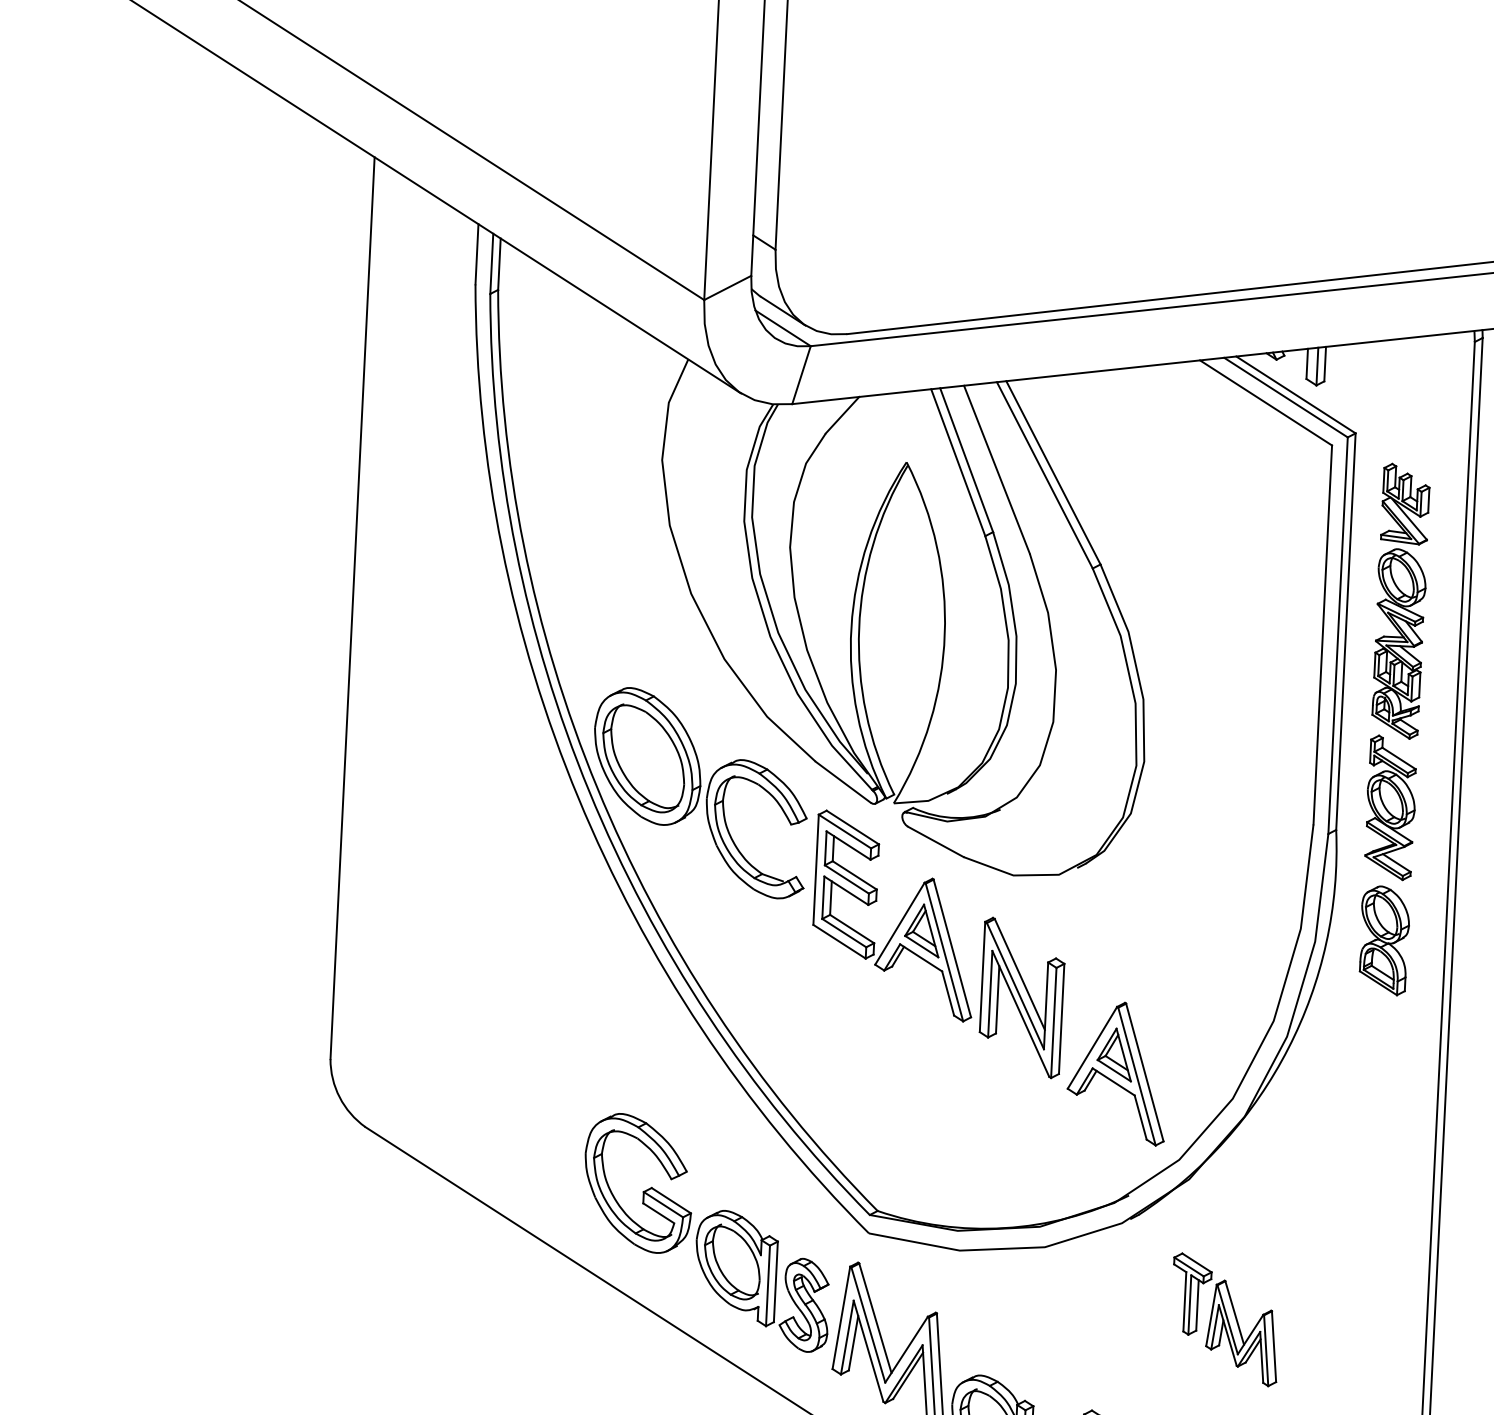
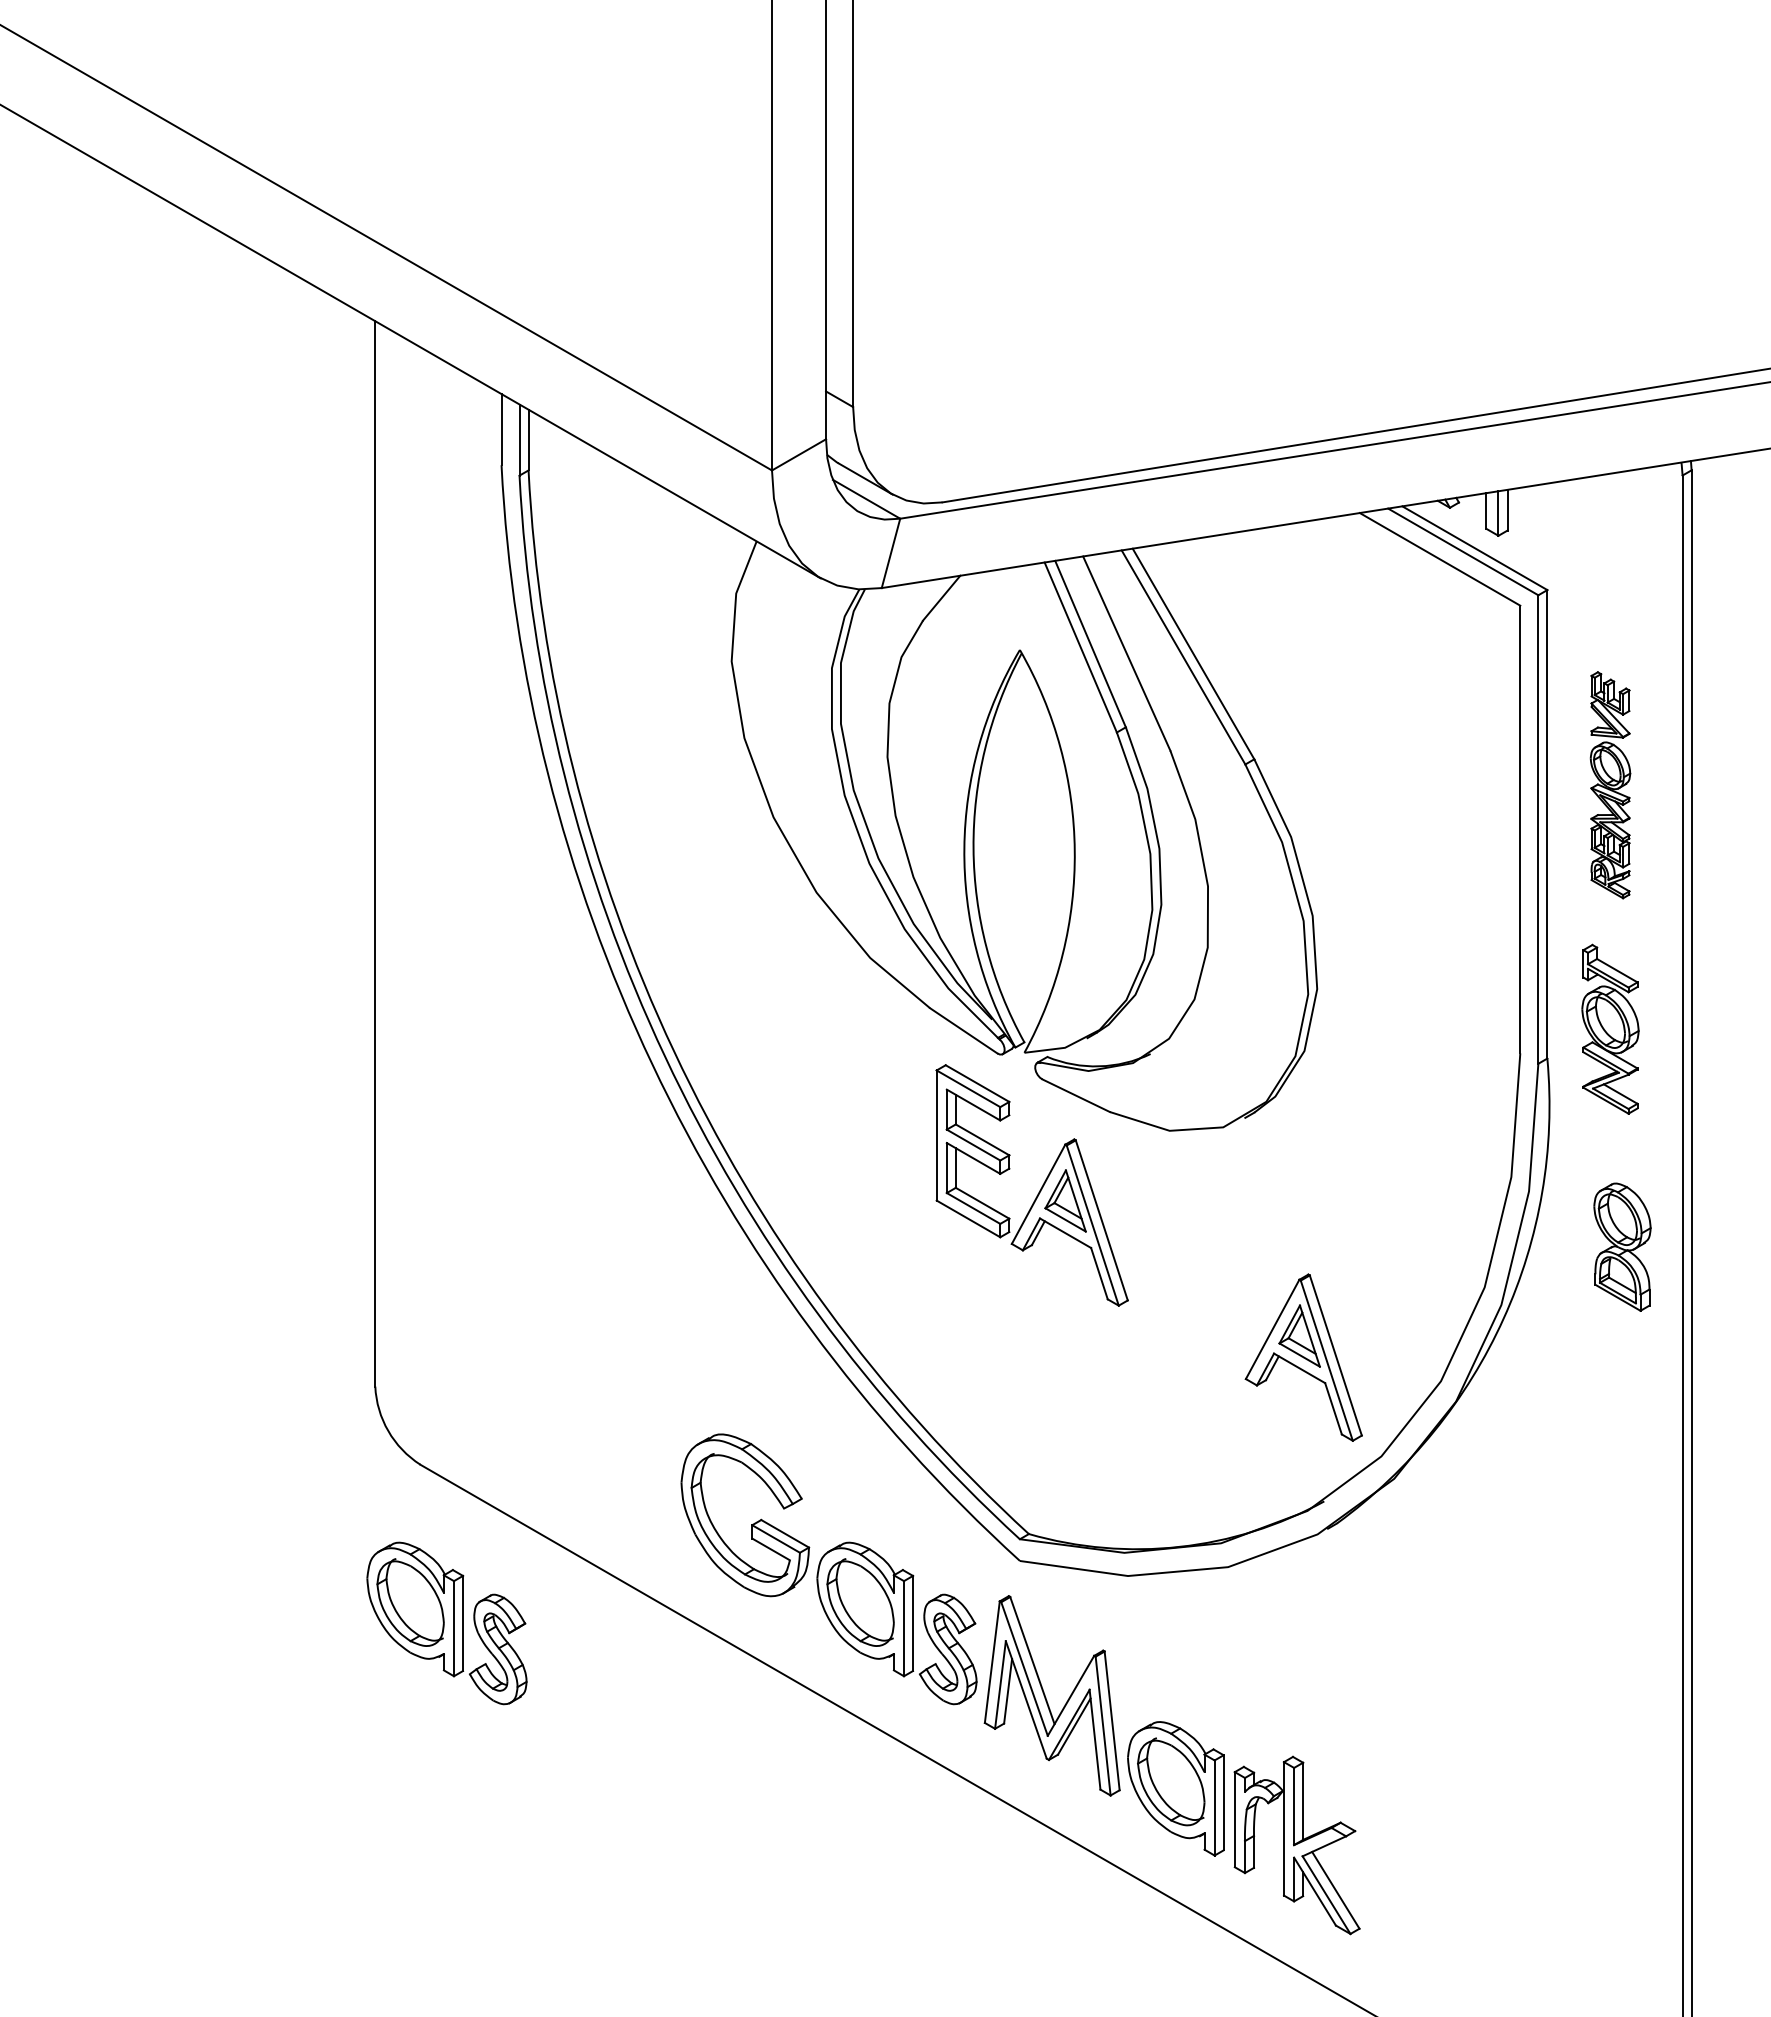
part: (1401, 600) -> (1610, 784), size x0.7
part: (700, 792) -> (795, 1051), removed
part: (1384, 940) -> (1622, 1246), moved
part: (1021, 997) -> (1186, 1274), removed
part: (380, 1262) -> (446, 1623), added
part: (1224, 1319) -> (1444, 1642), removed

